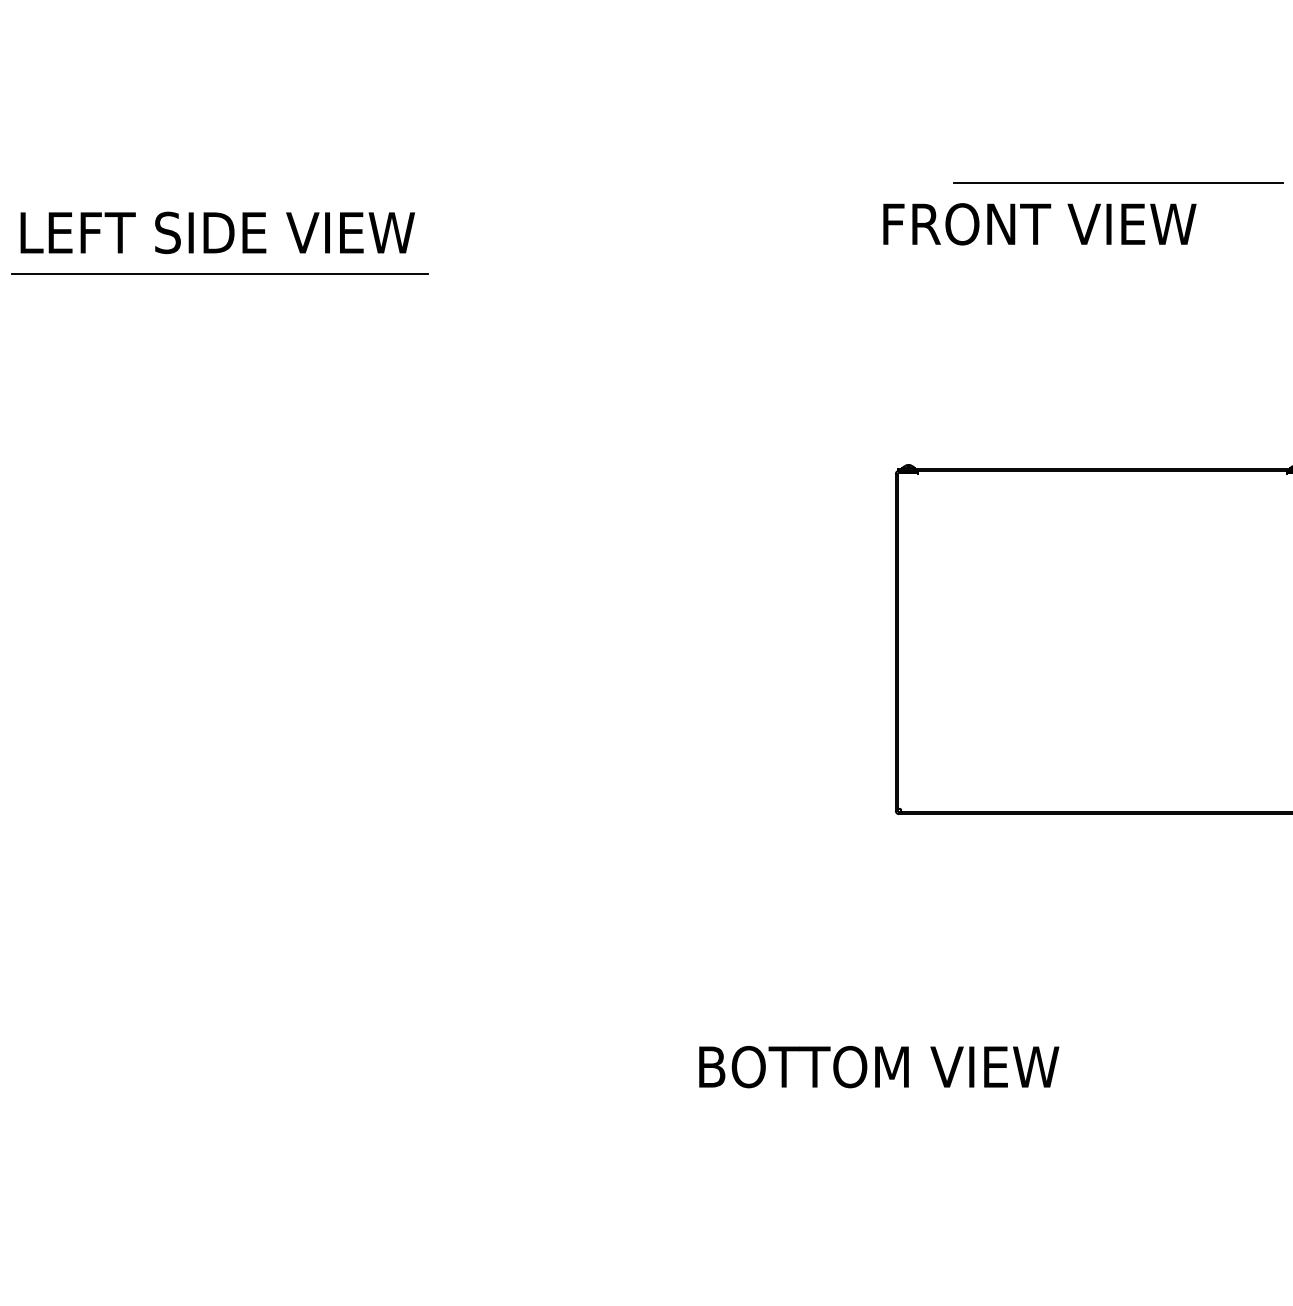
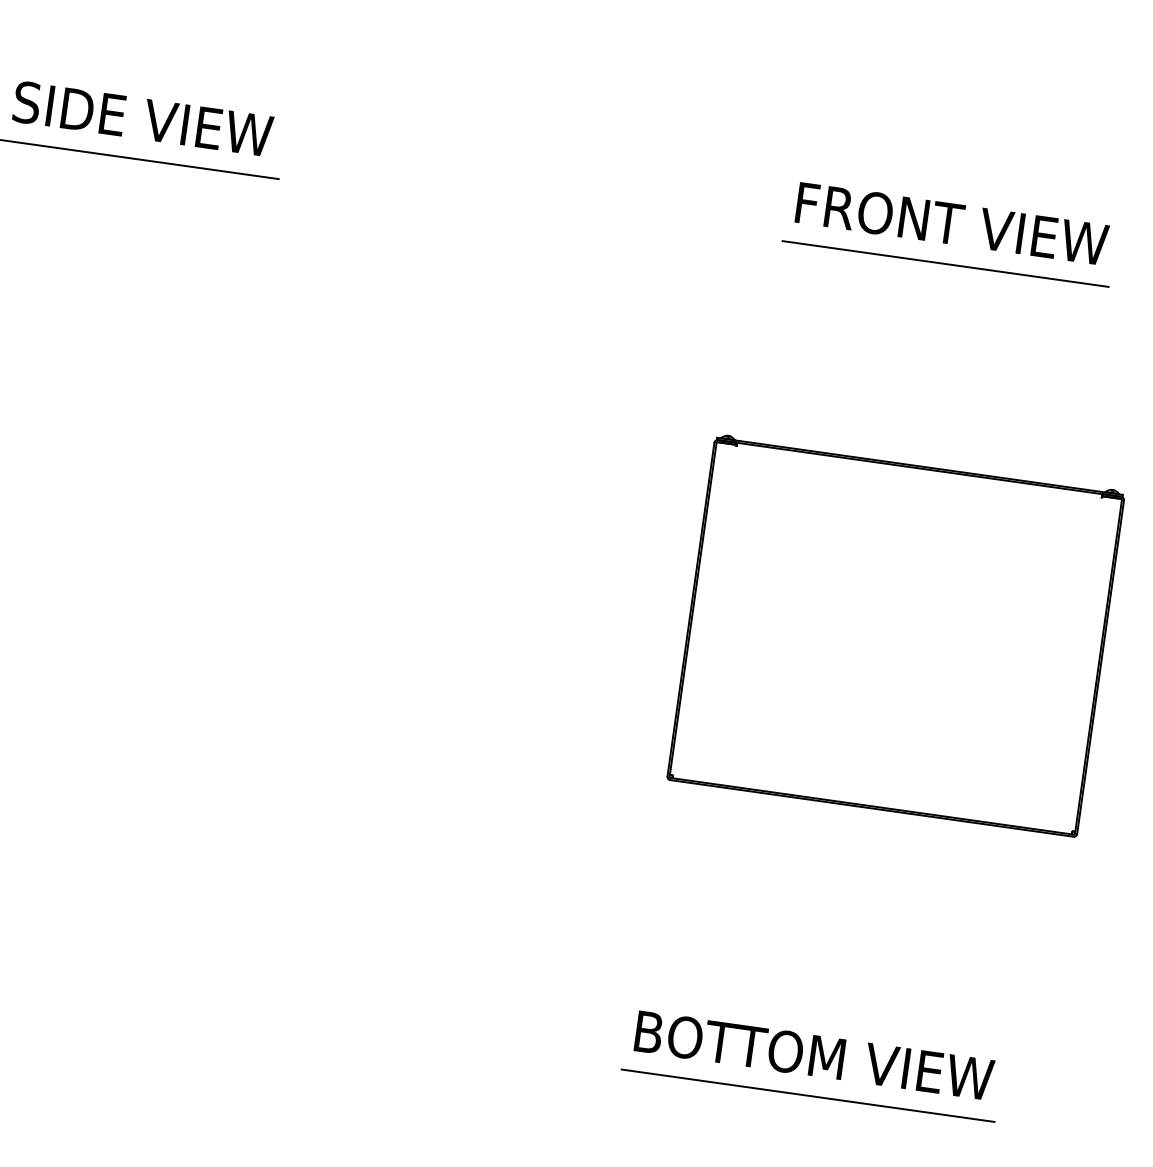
line: (1118, 182) -> (945, 263), moved
text: (1039, 224) -> (951, 224), moved
text: (879, 1067) -> (814, 1056), moved
line: (1079, 1107) -> (808, 1095), added

